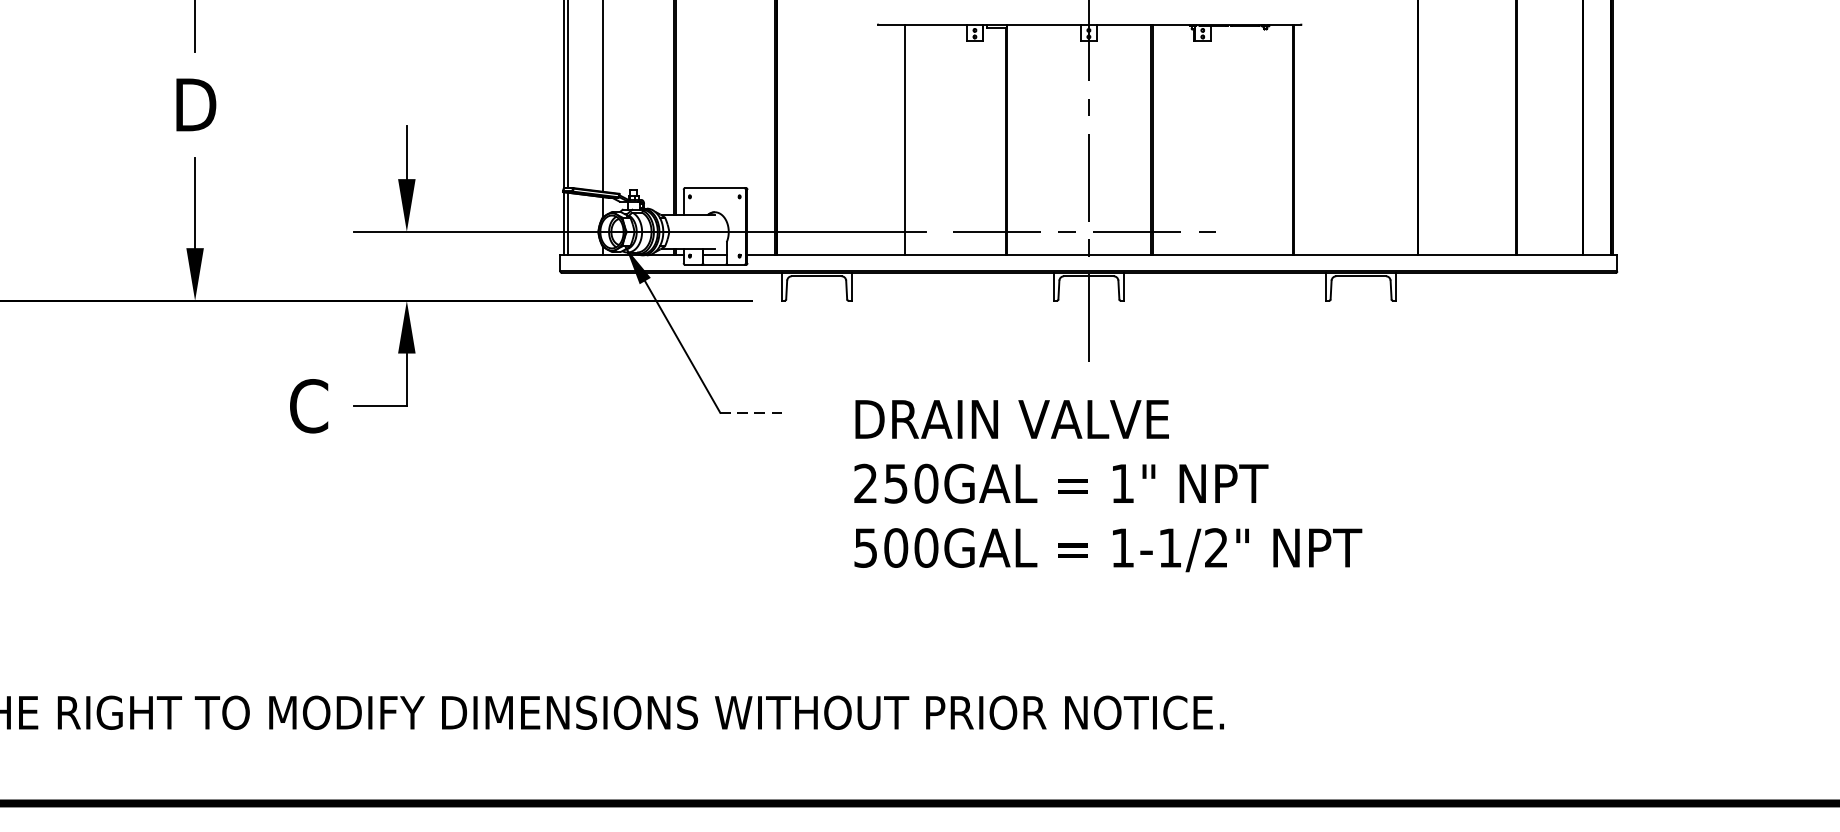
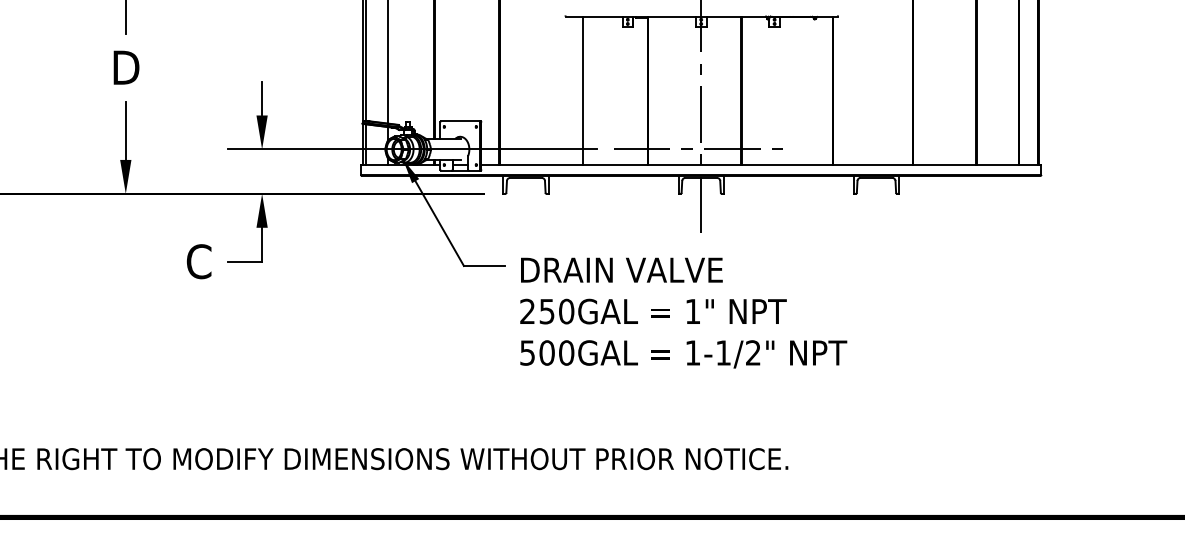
line: (752, 412) -> (484, 265), dashed -> solid
text: (1107, 485) -> (683, 312), moved

